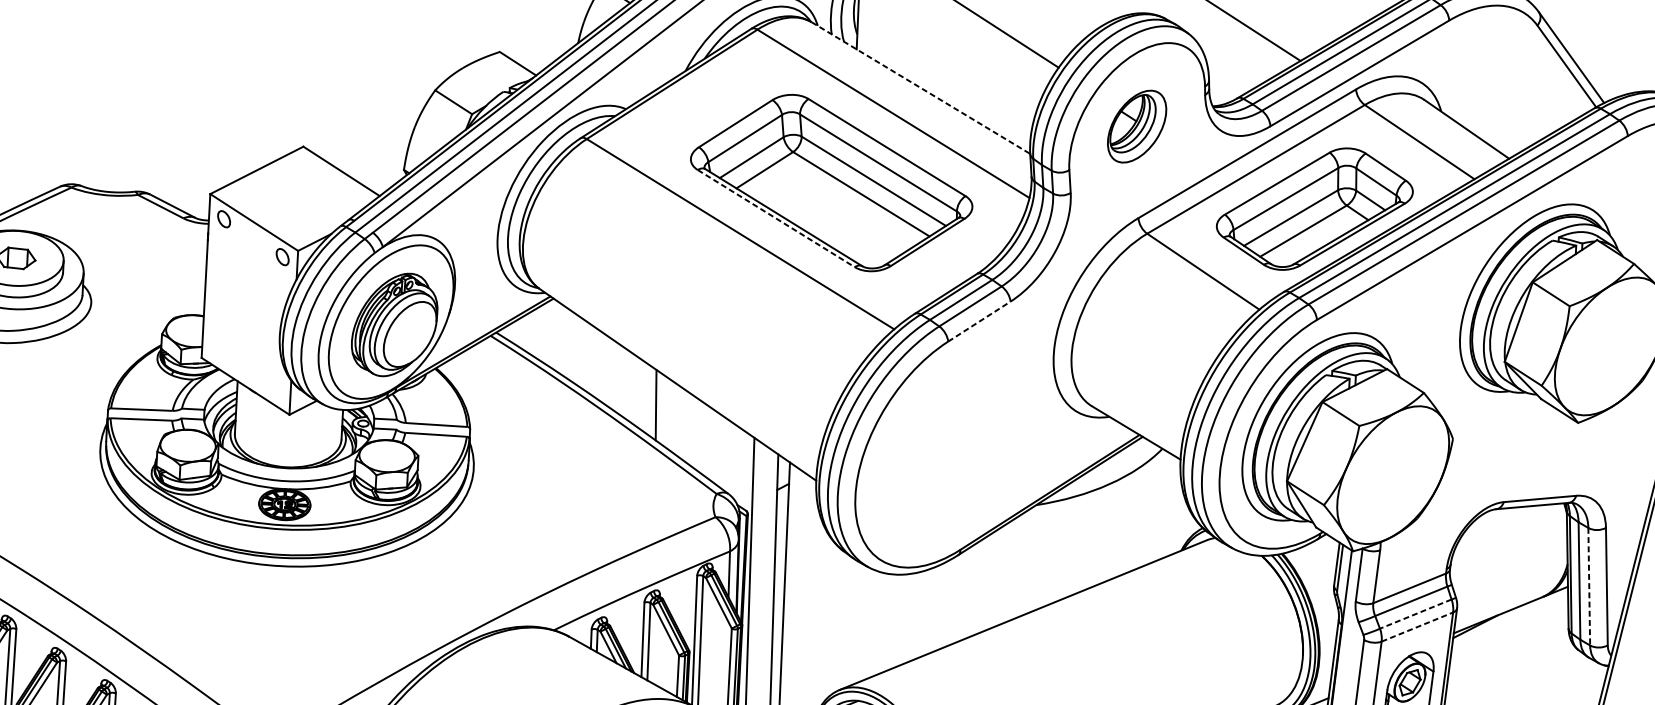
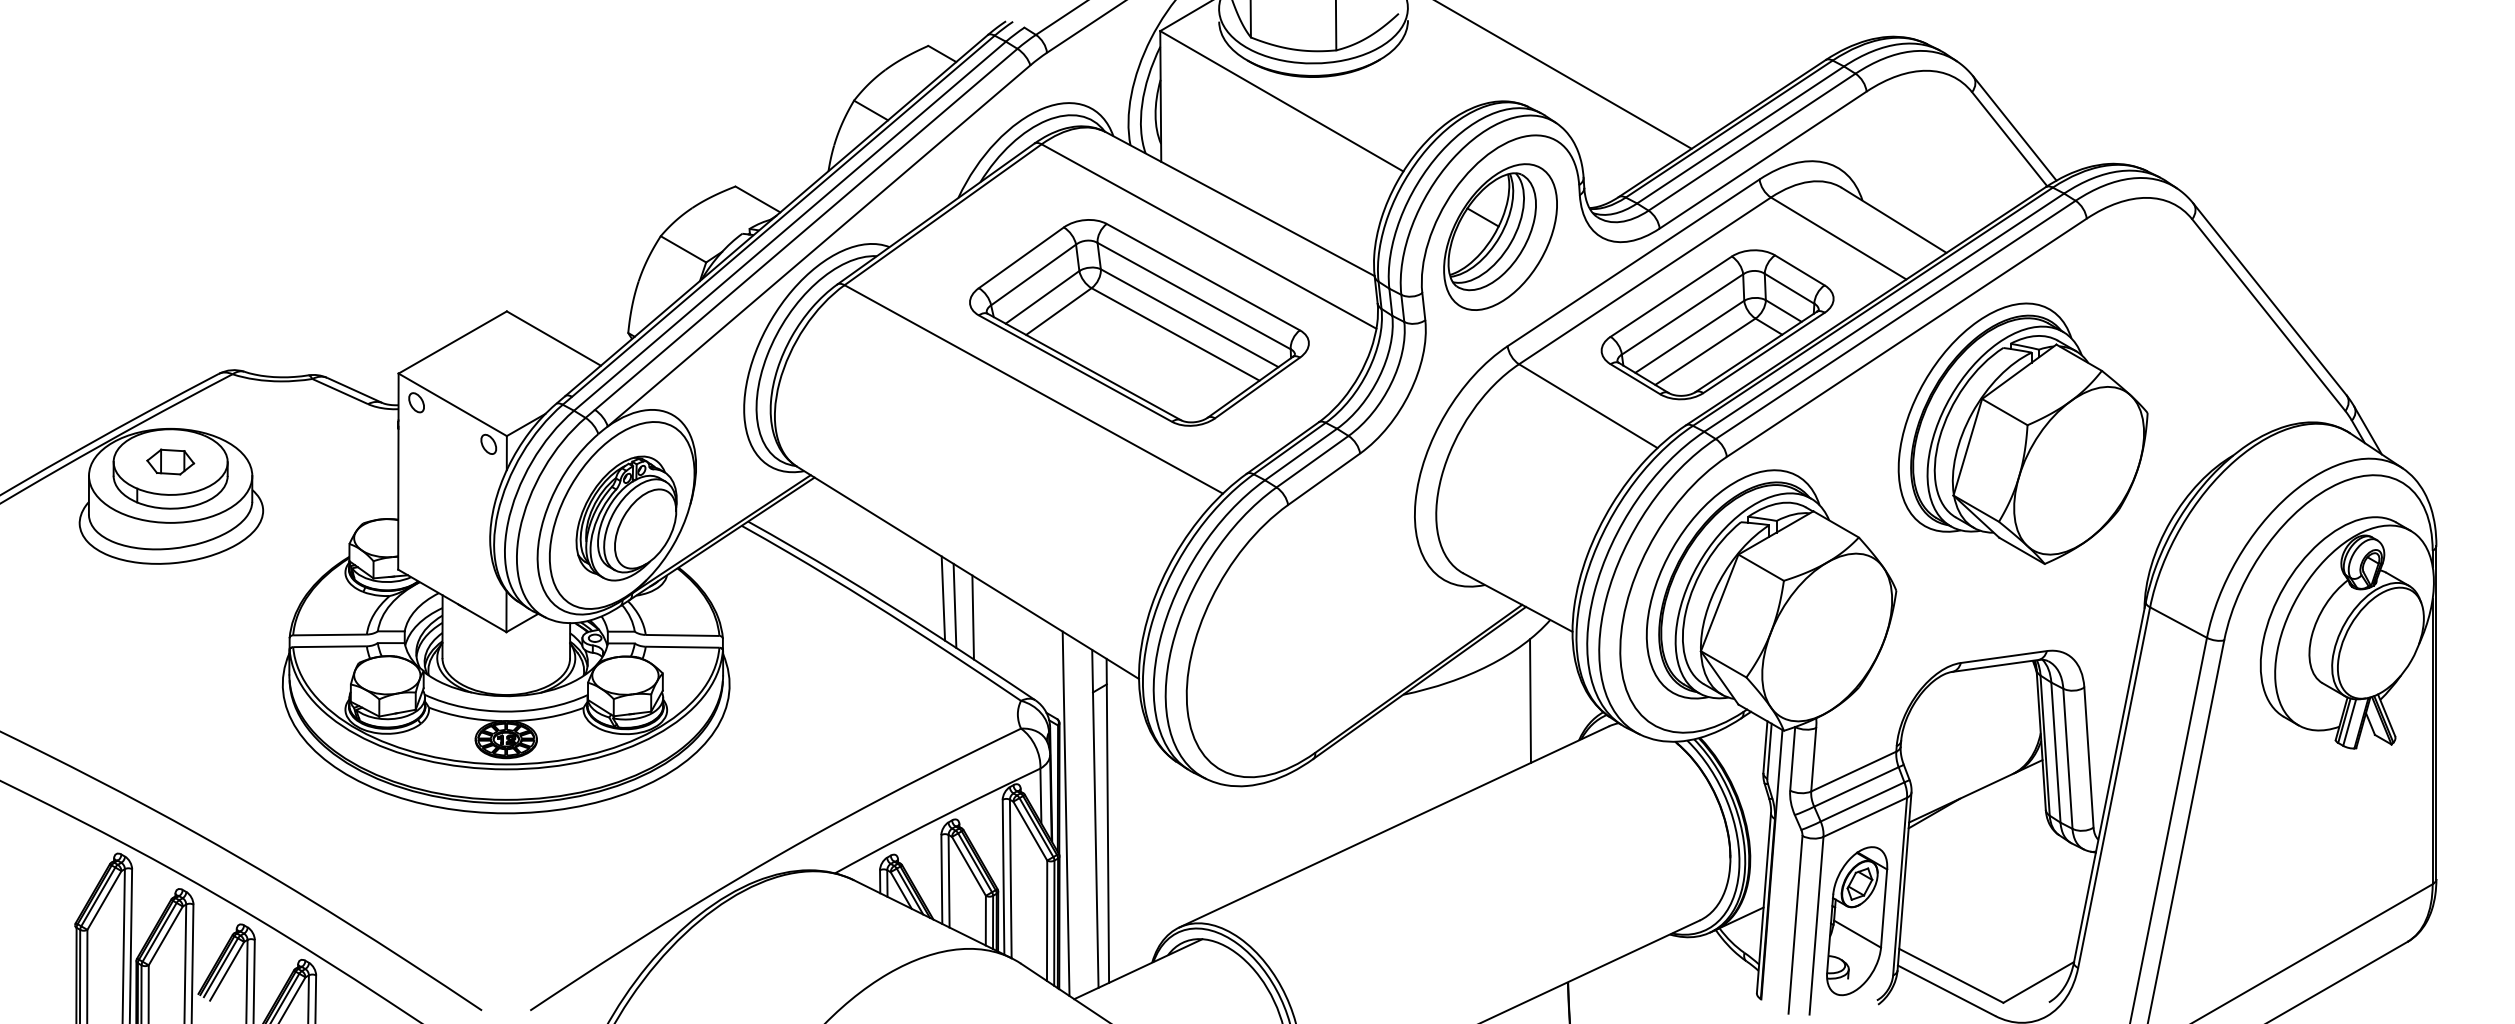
line: (921, 88) -> (1240, 204), dashed -> solid
part: (1137, 126) -> (1500, 236), size x1.67
line: (776, 218) -> (1075, 368), dashed -> solid
line: (979, 321) -> (1324, 479), dashed -> solid
line: (665, 411) -> (954, 605), added
line: (679, 422) -> (972, 617), added
line: (1142, 515) -> (1530, 700), added
line: (1588, 587) -> (2067, 759), dashed -> solid
line: (1415, 614) -> (1862, 802), dashed -> solid
line: (1417, 627) -> (1865, 817), dashed -> solid

